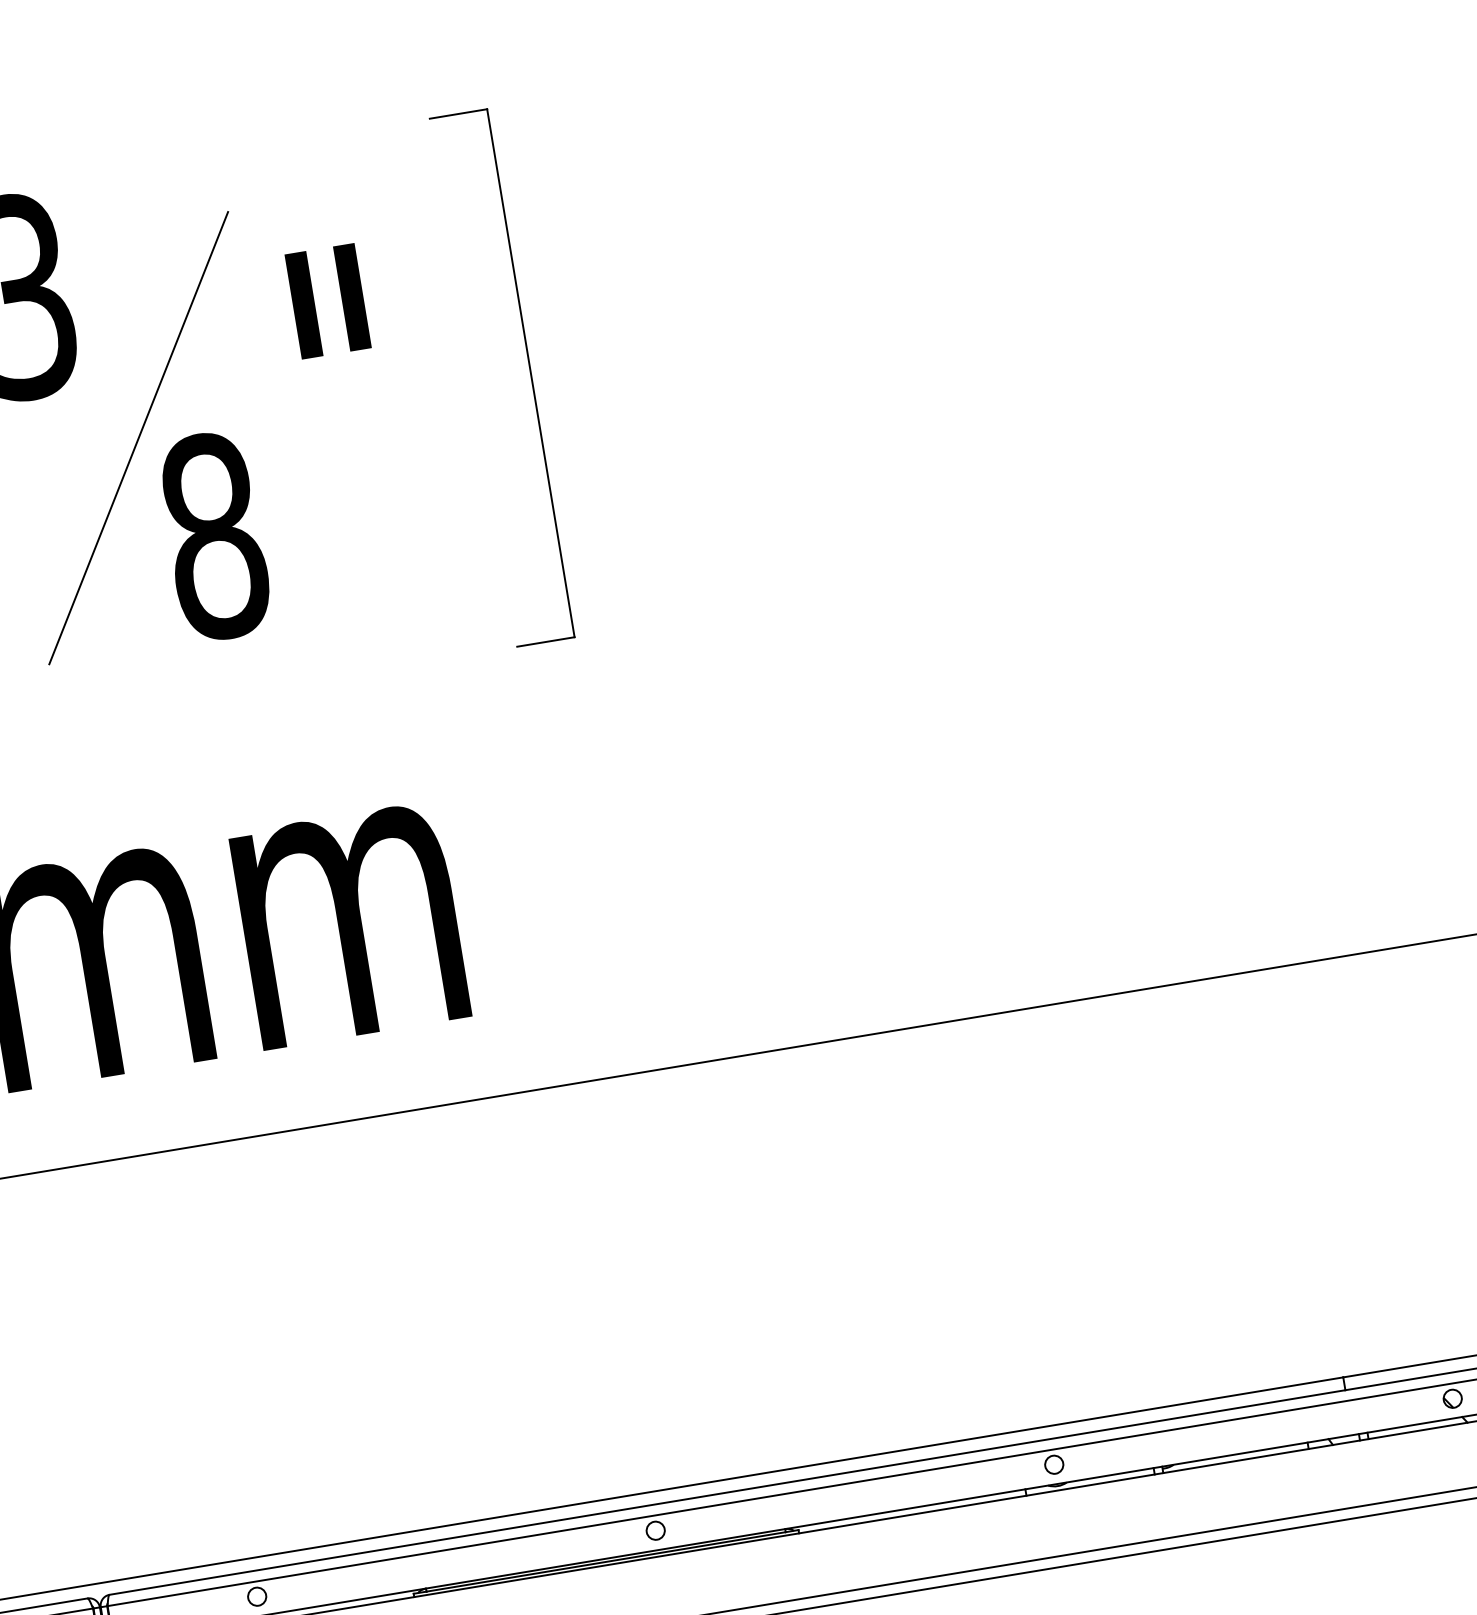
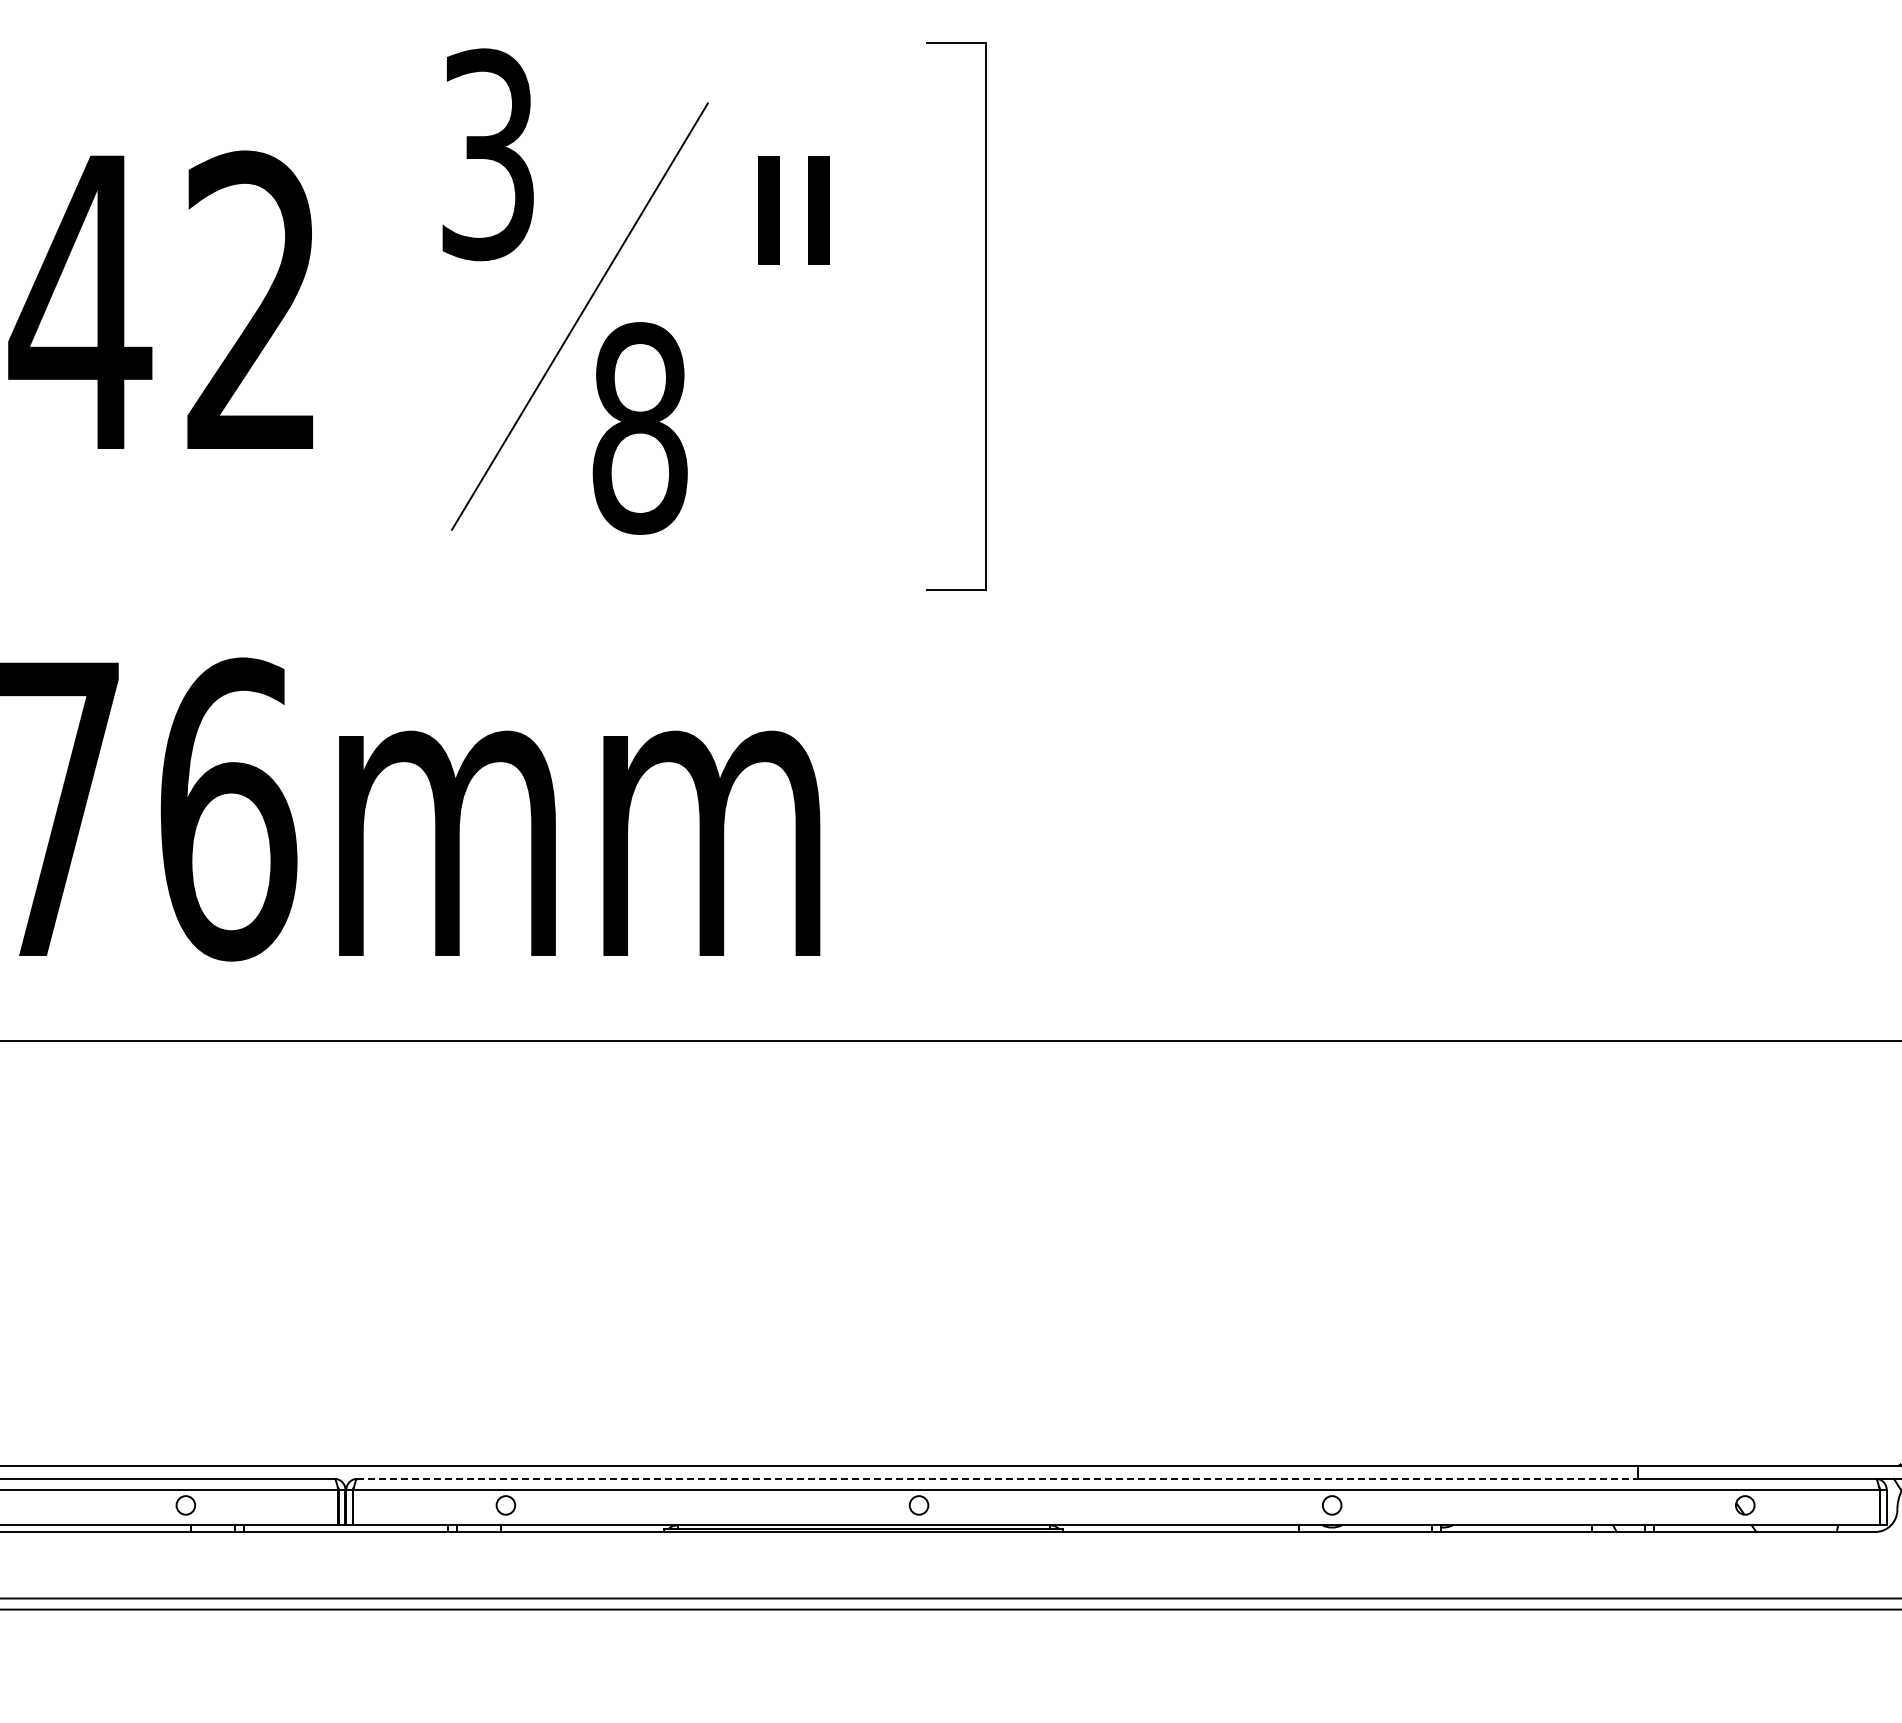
line: (728, 1492) -> (998, 1478), solid -> dashed

